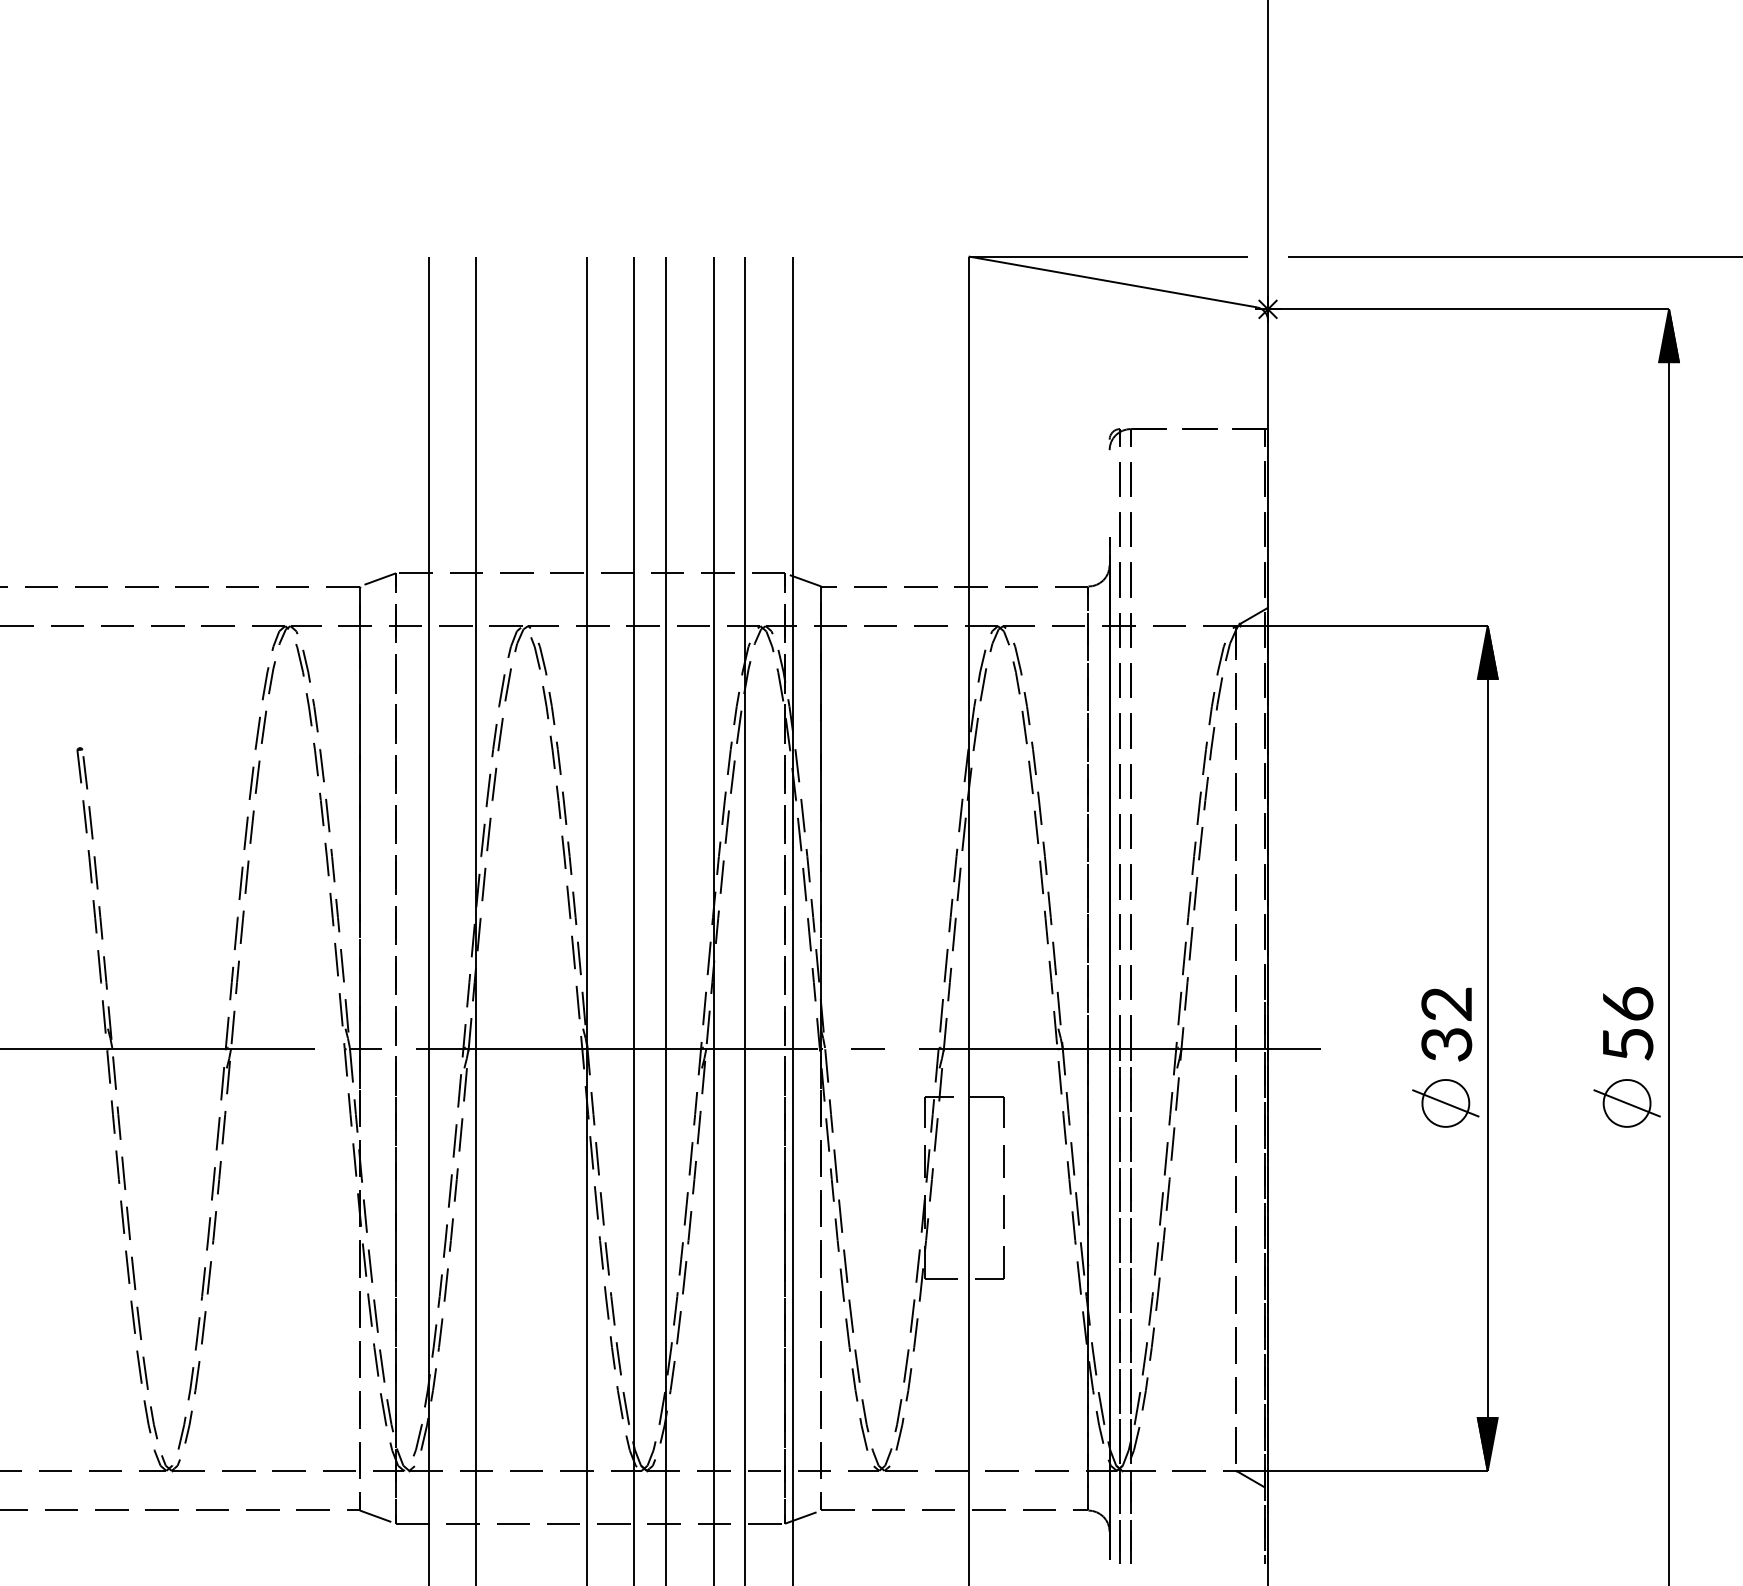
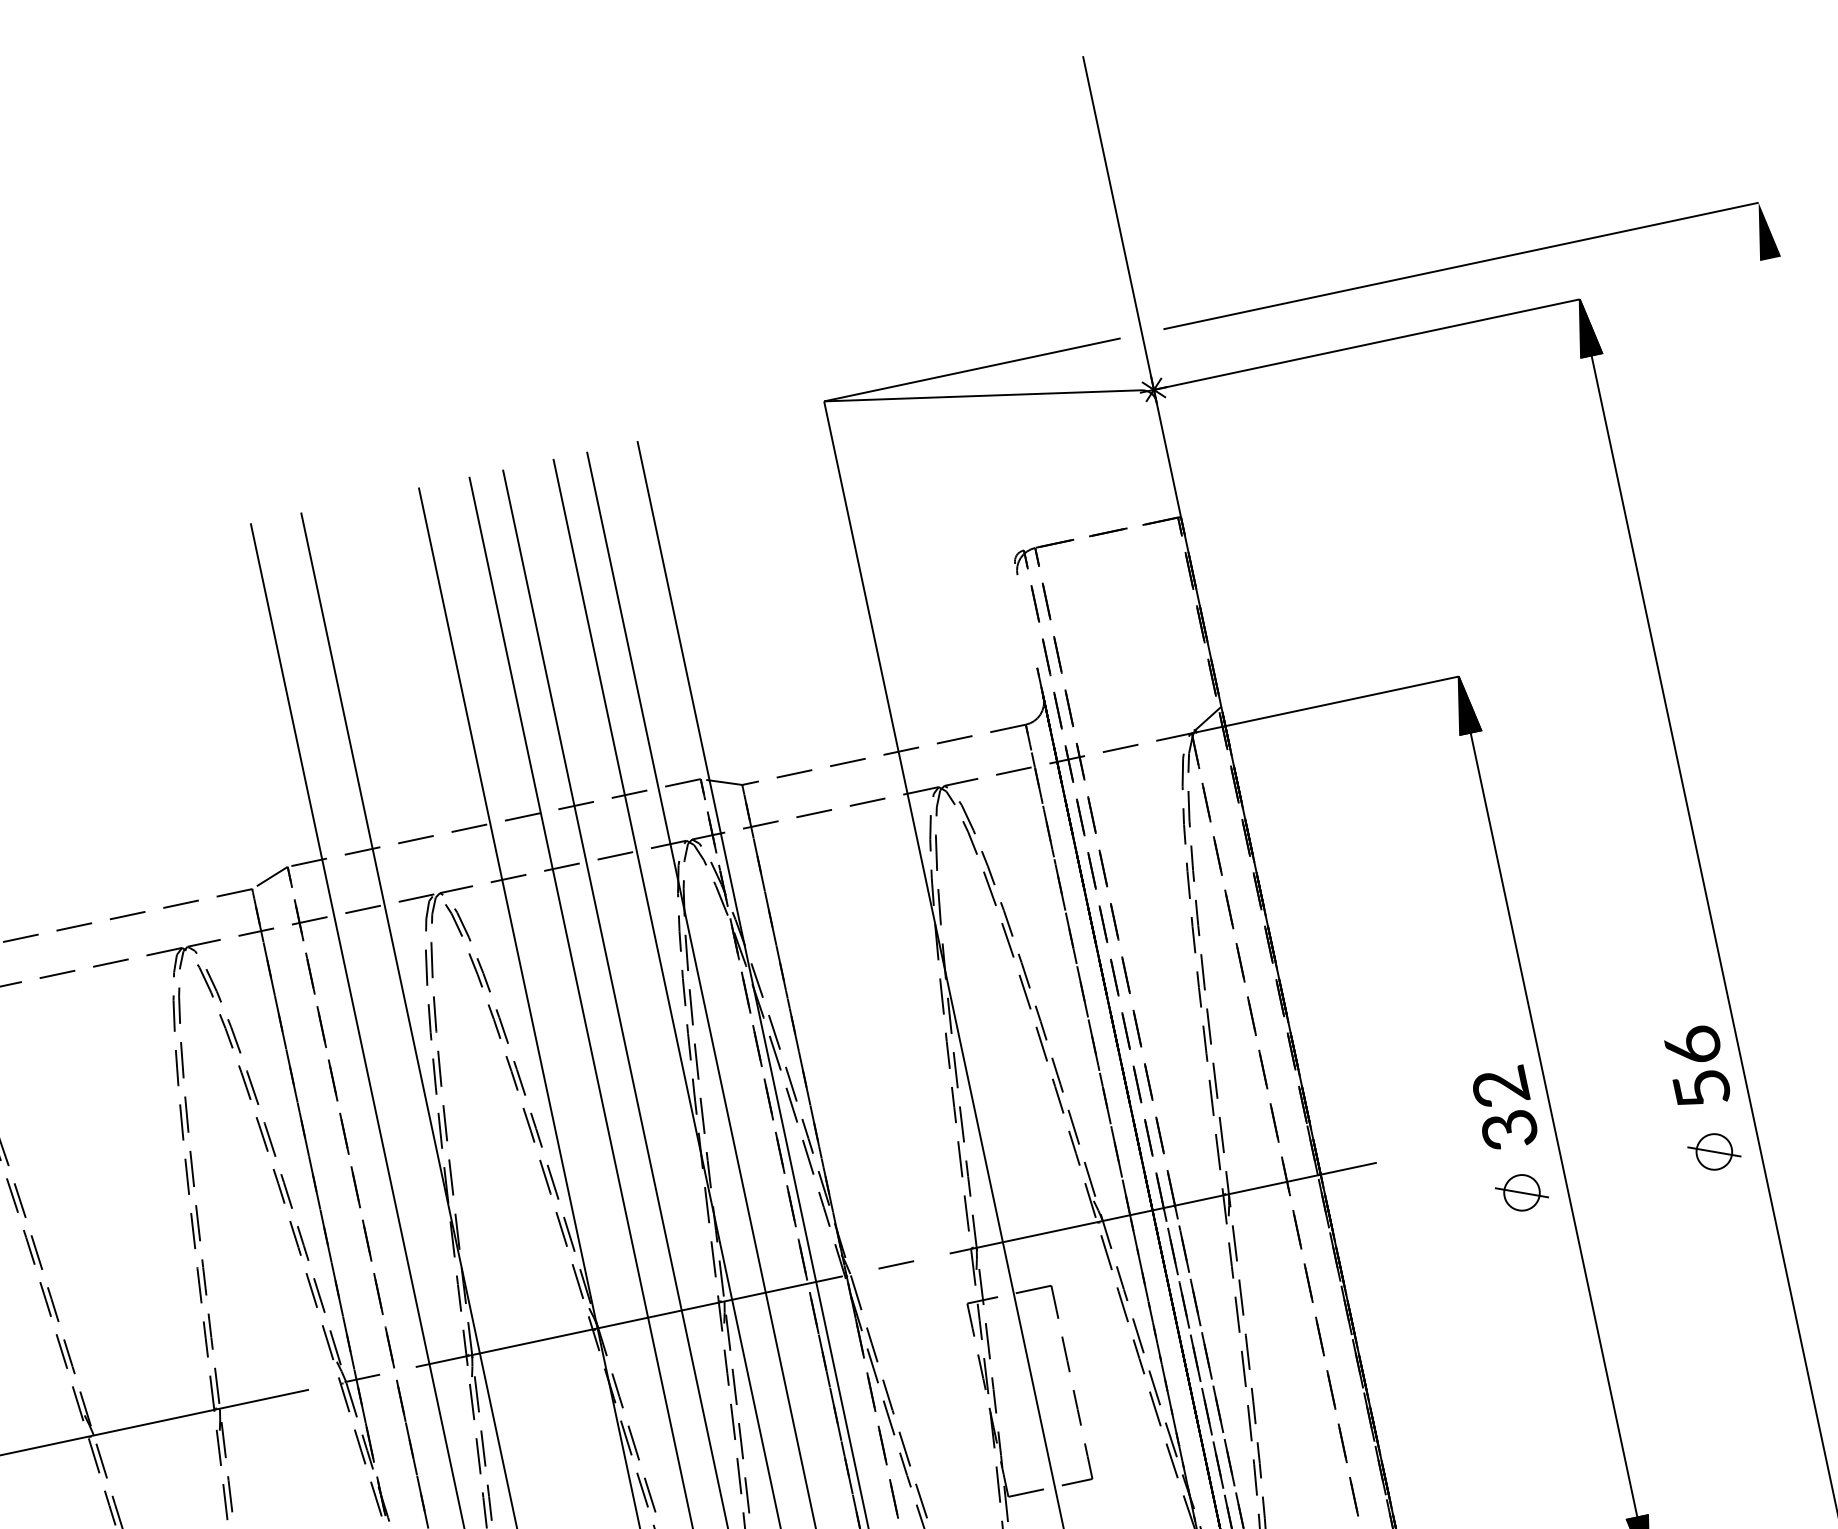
part: (1445, 1103) -> (1521, 1192), size x0.7
part: (1626, 1103) -> (1713, 1152), size x0.7

